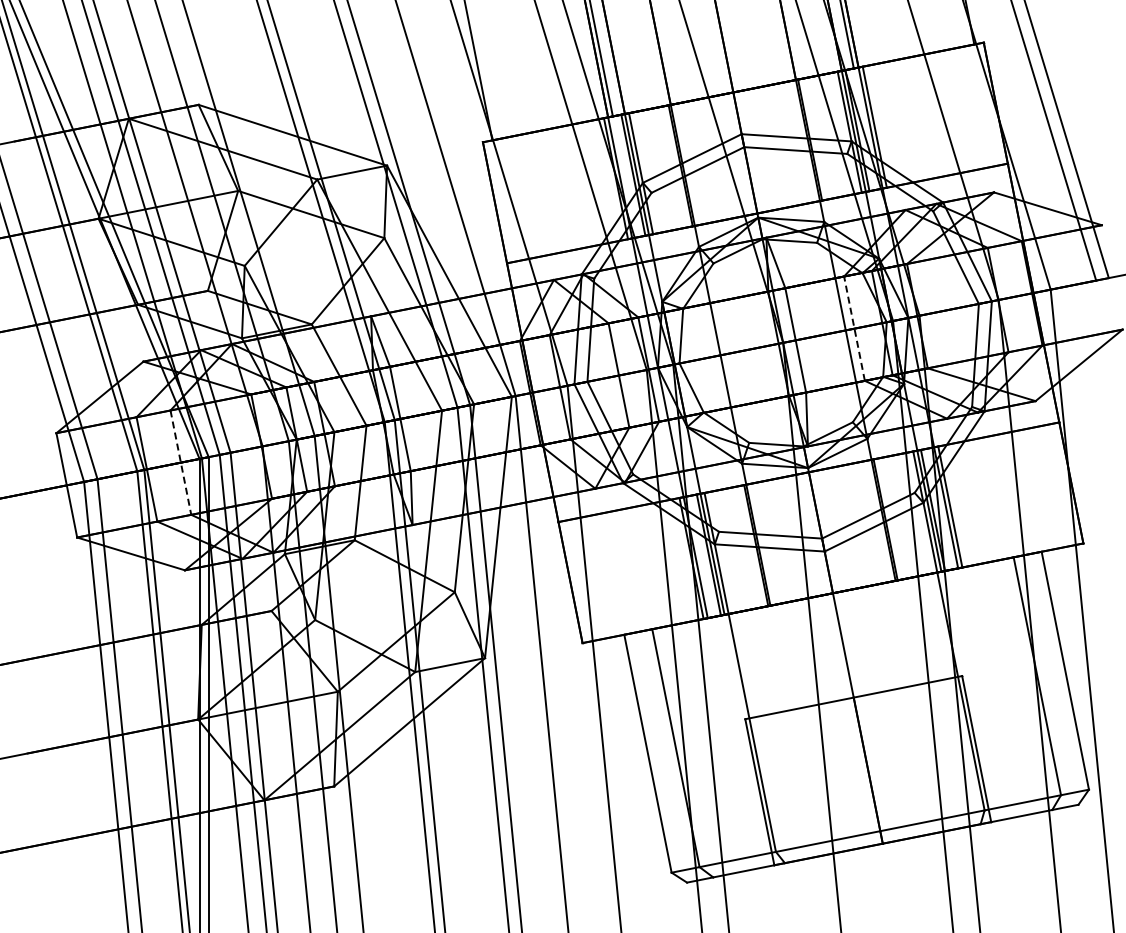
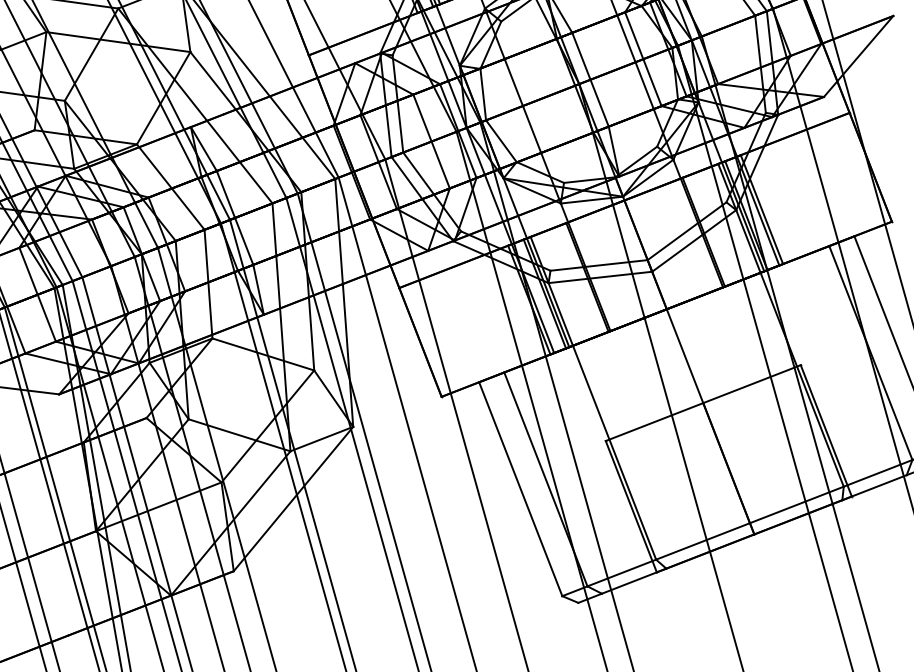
line: (854, 328) -> (643, 59), dashed -> solid
line: (180, 463) -> (37, 295), dashed -> solid

